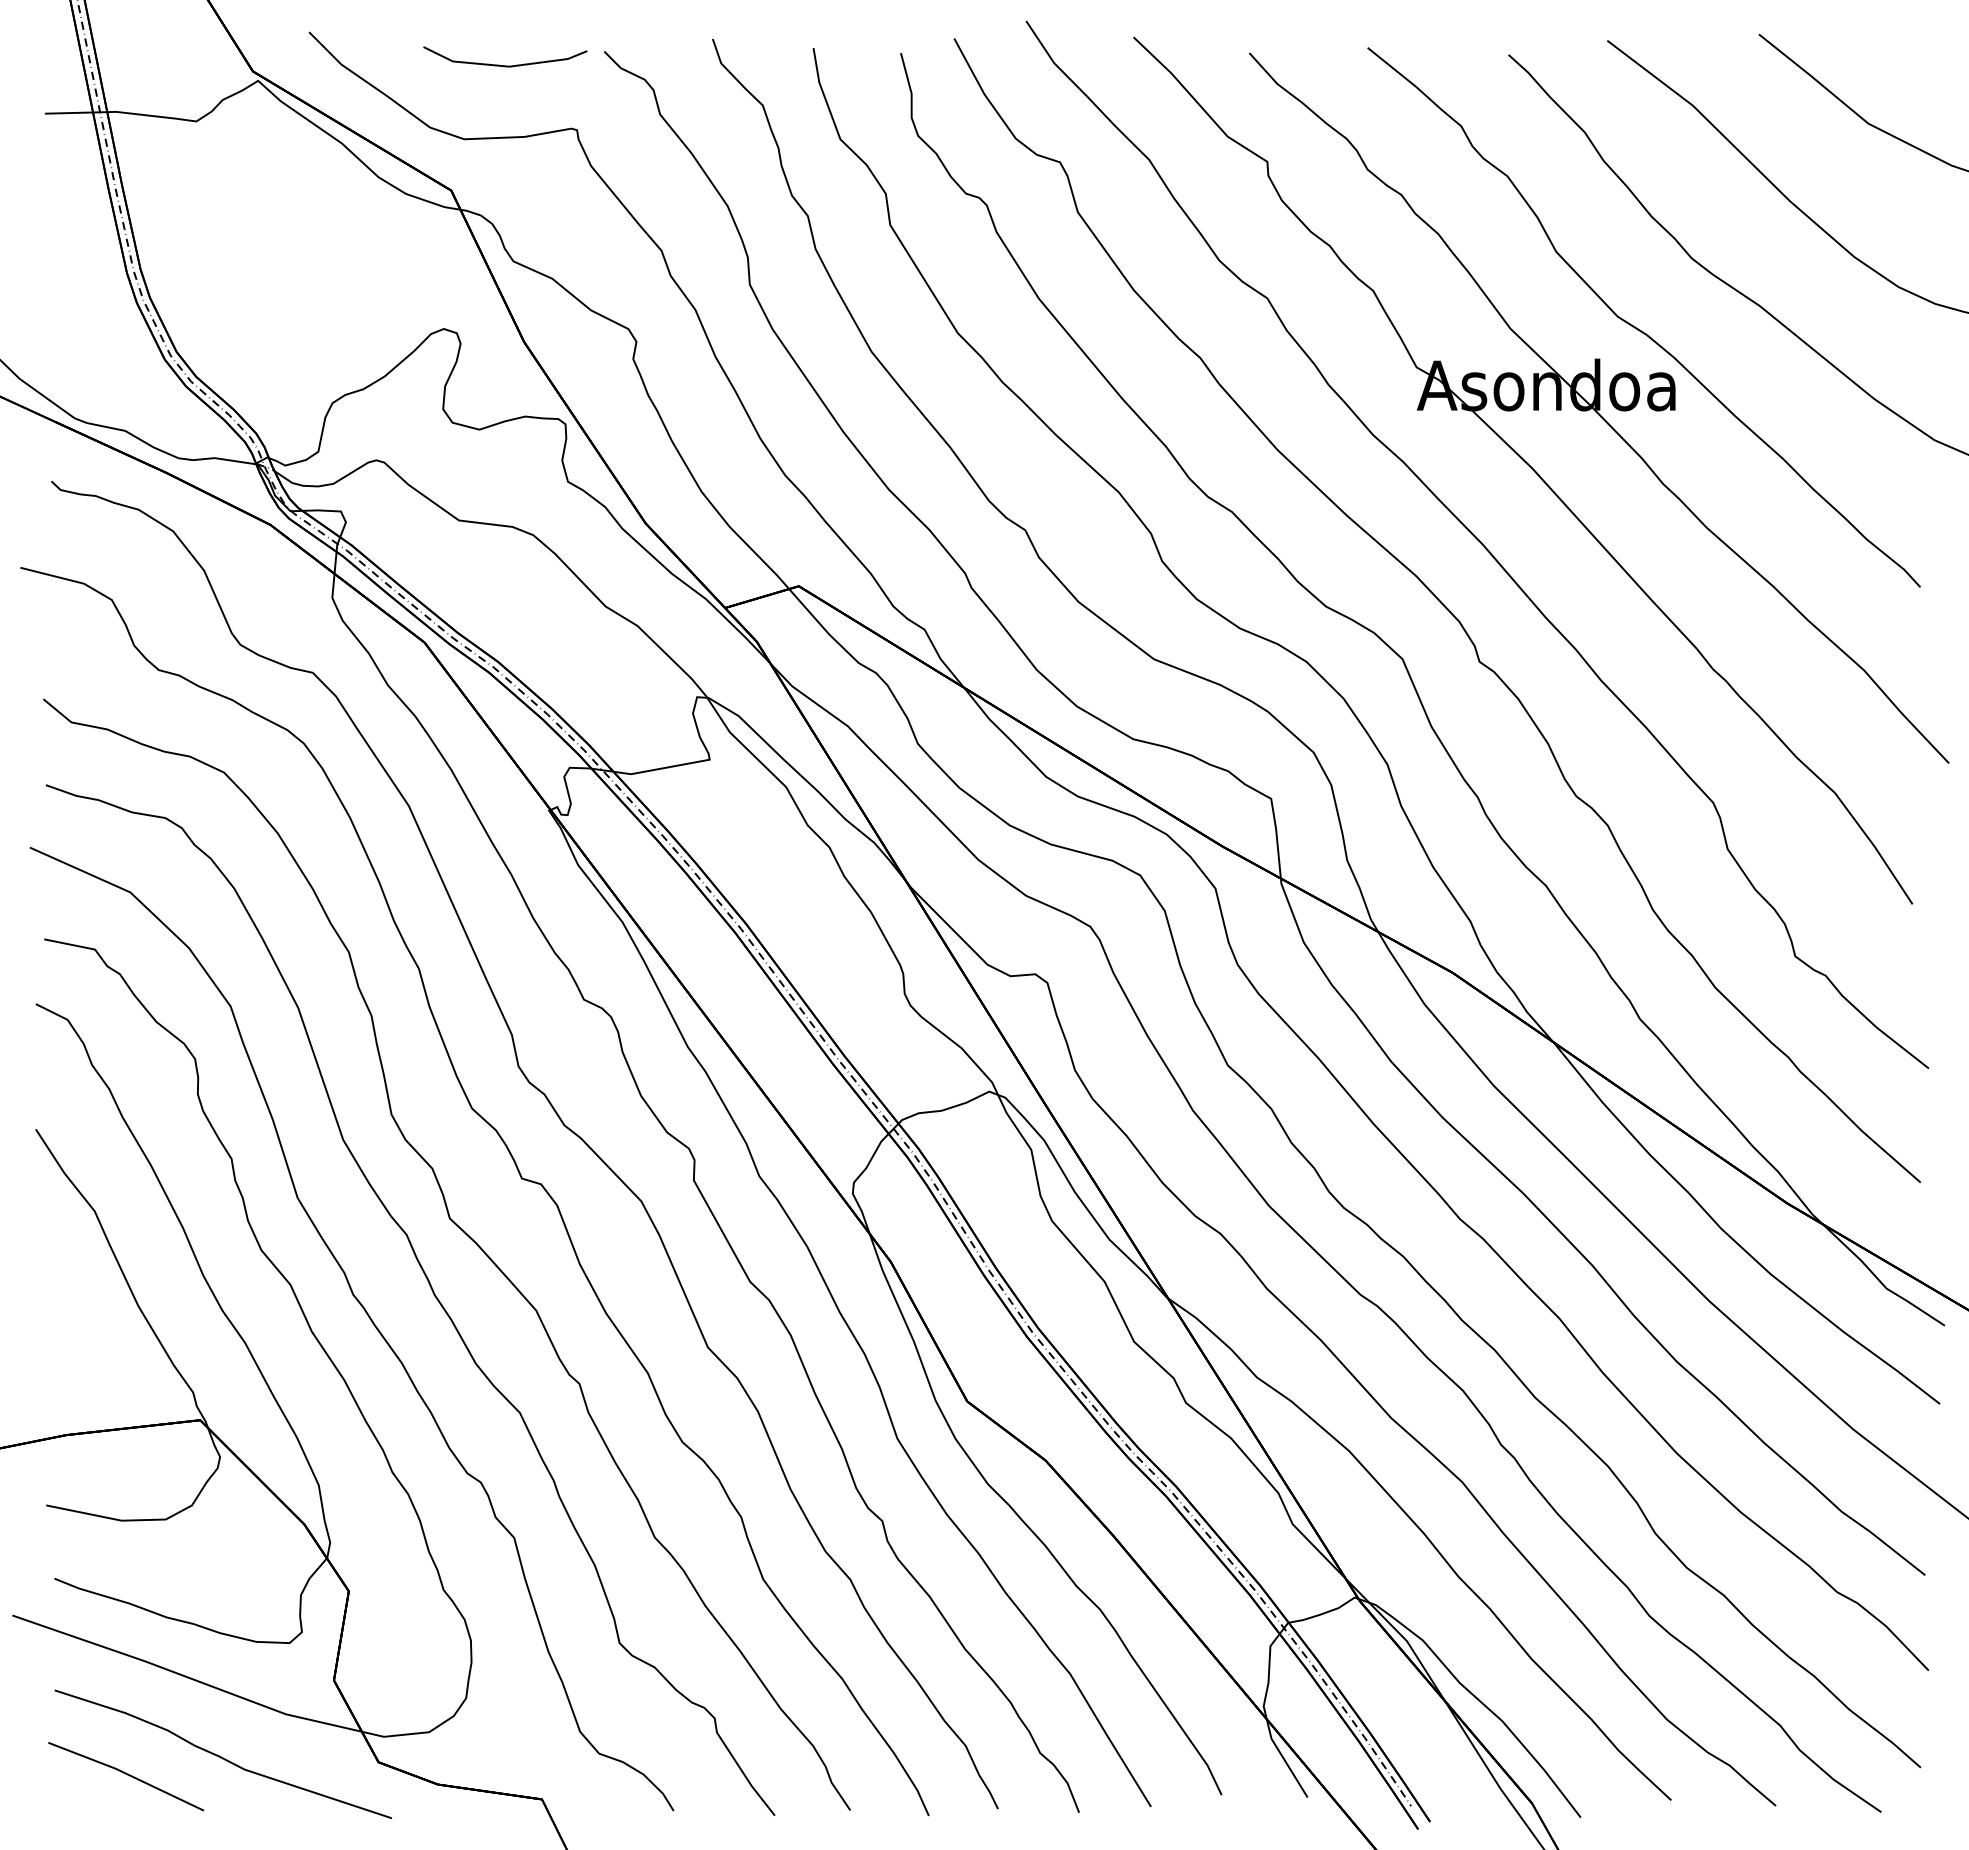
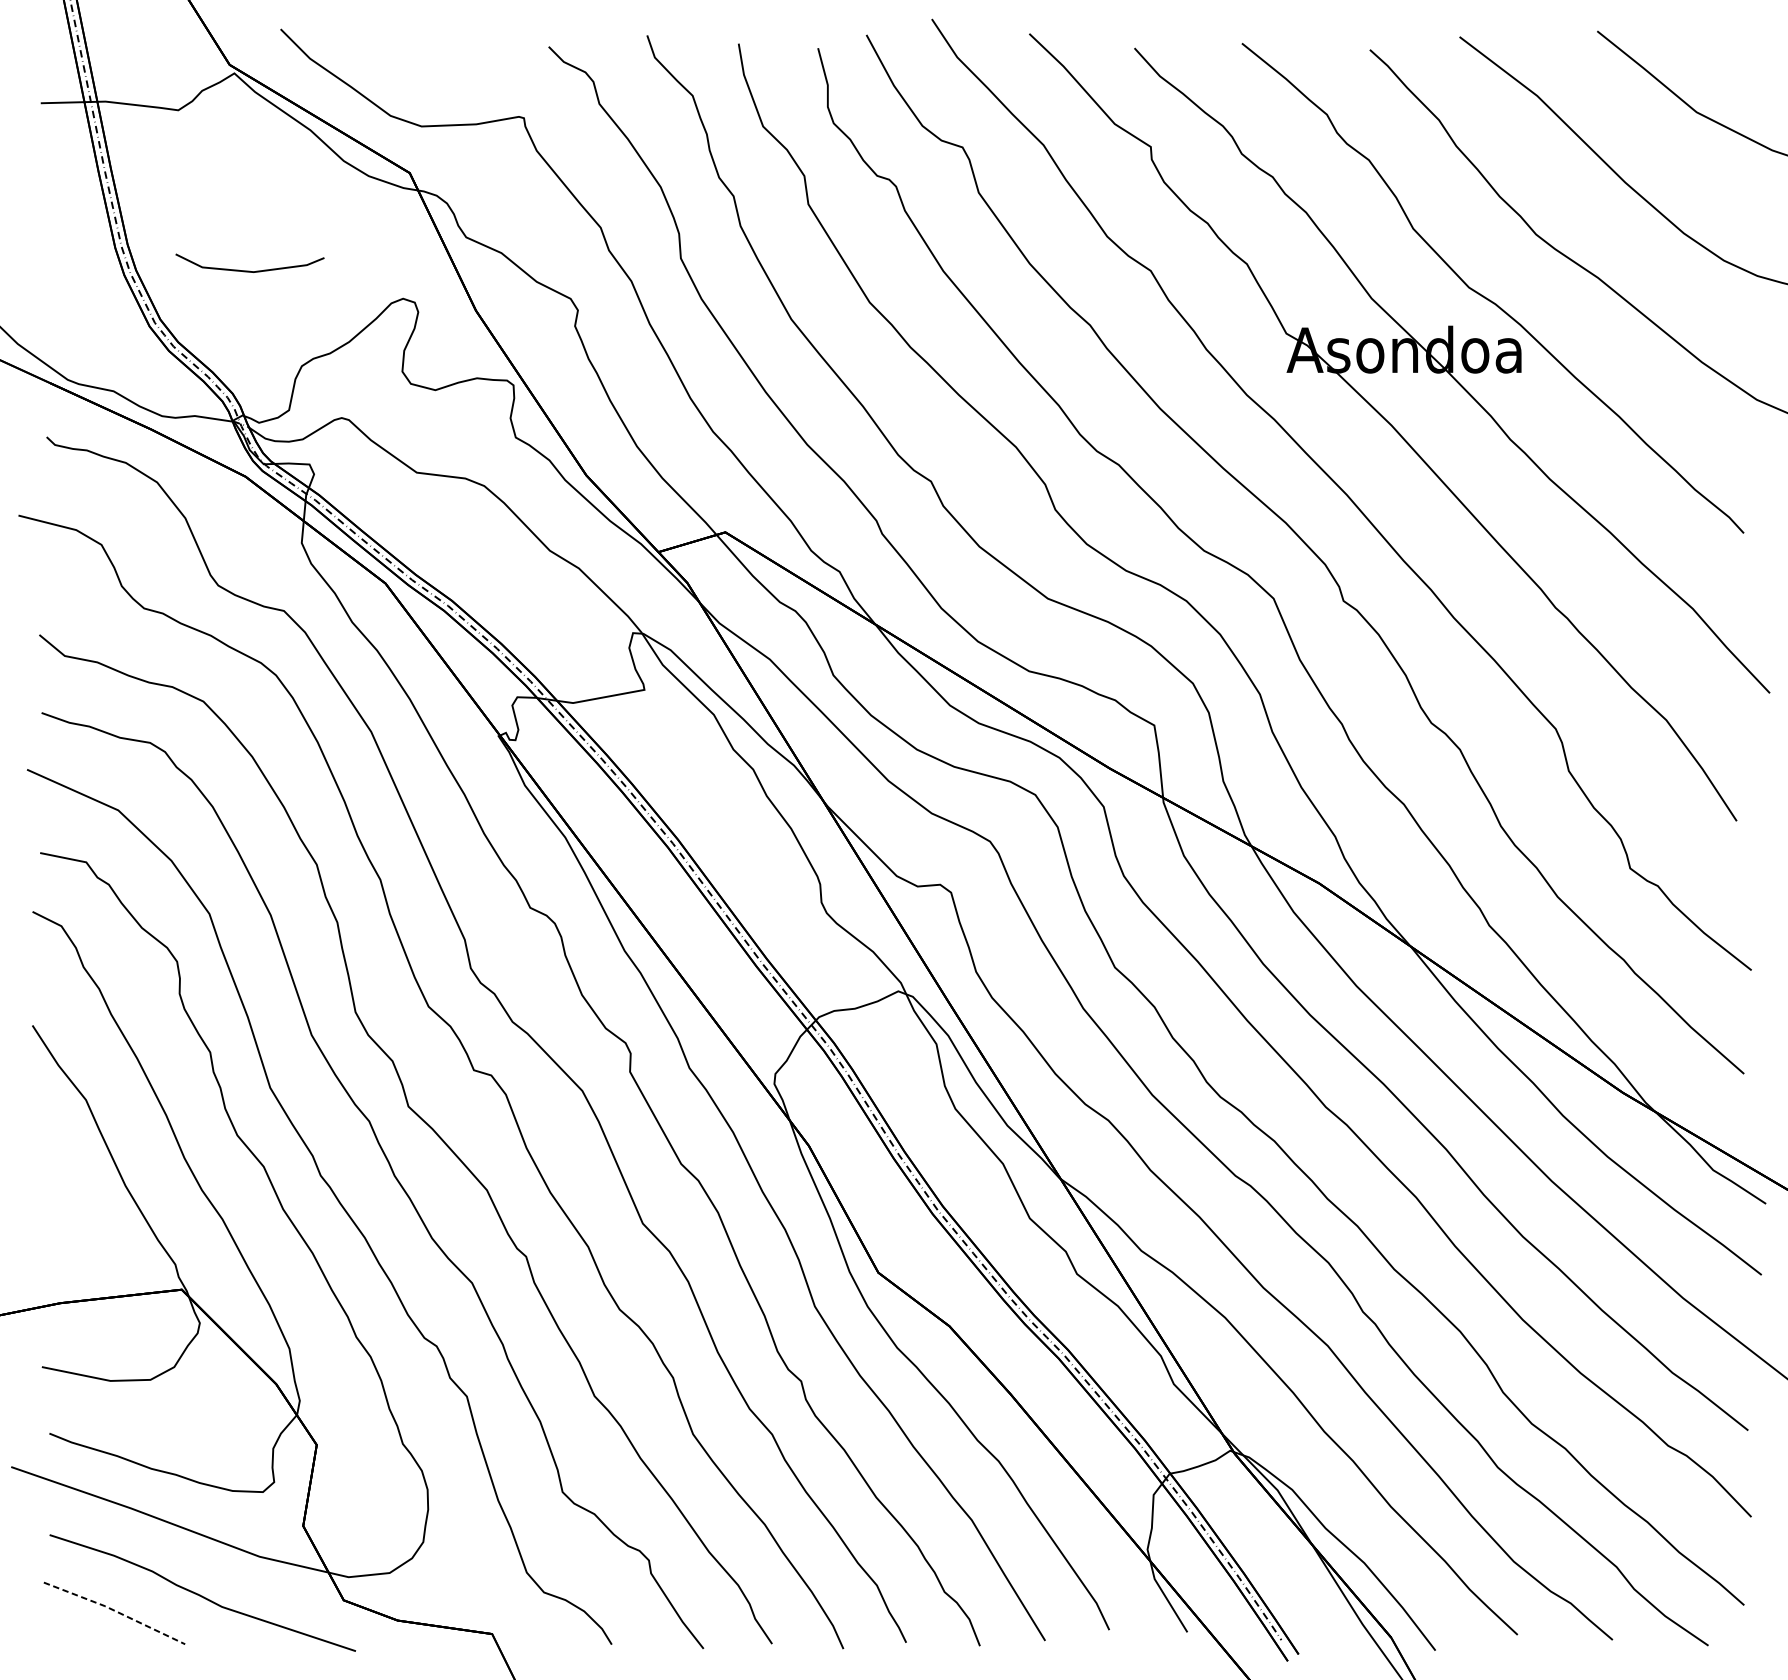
line: (505, 65) -> (250, 271), moved
line: (126, 1773) -> (114, 1610), solid -> dashed

